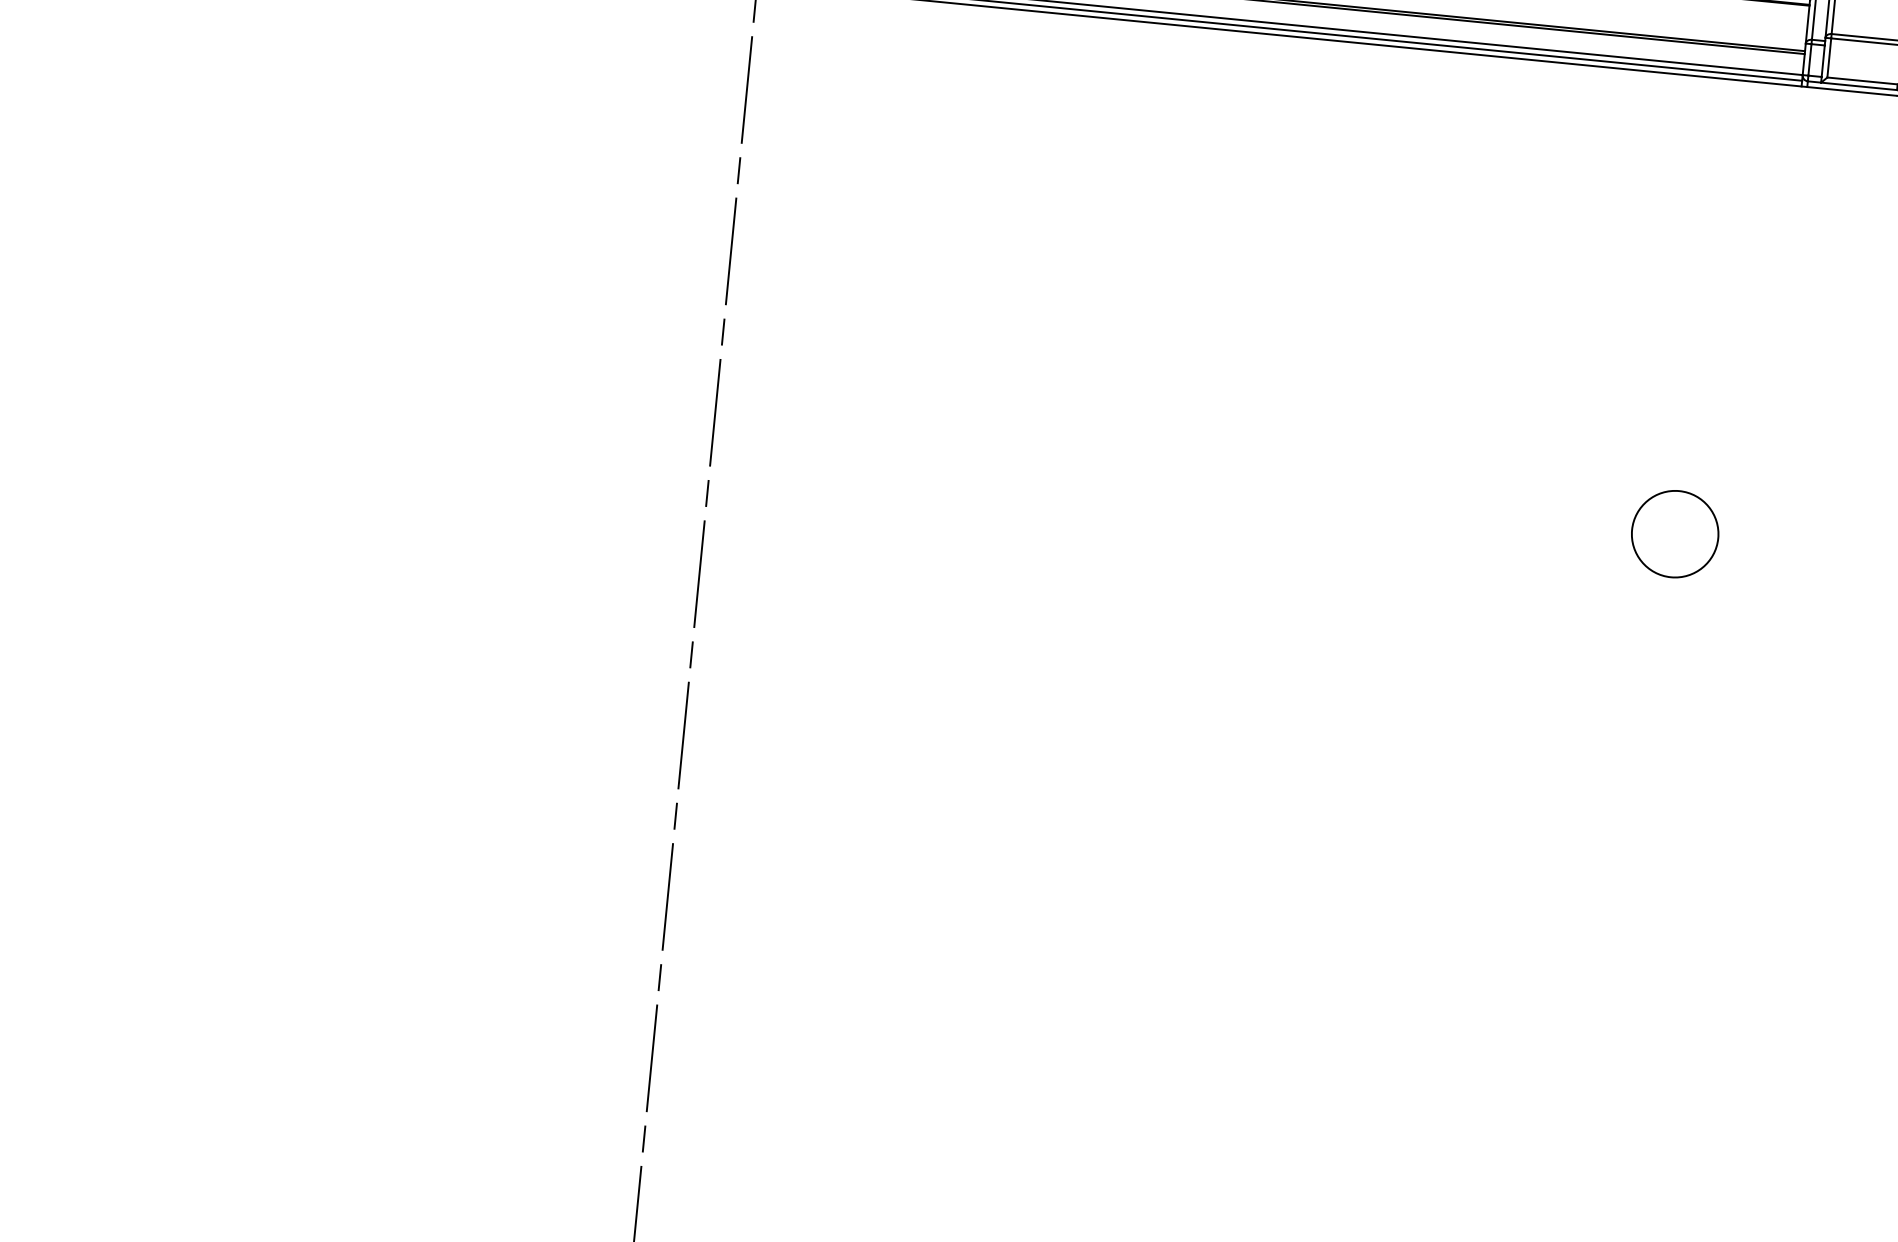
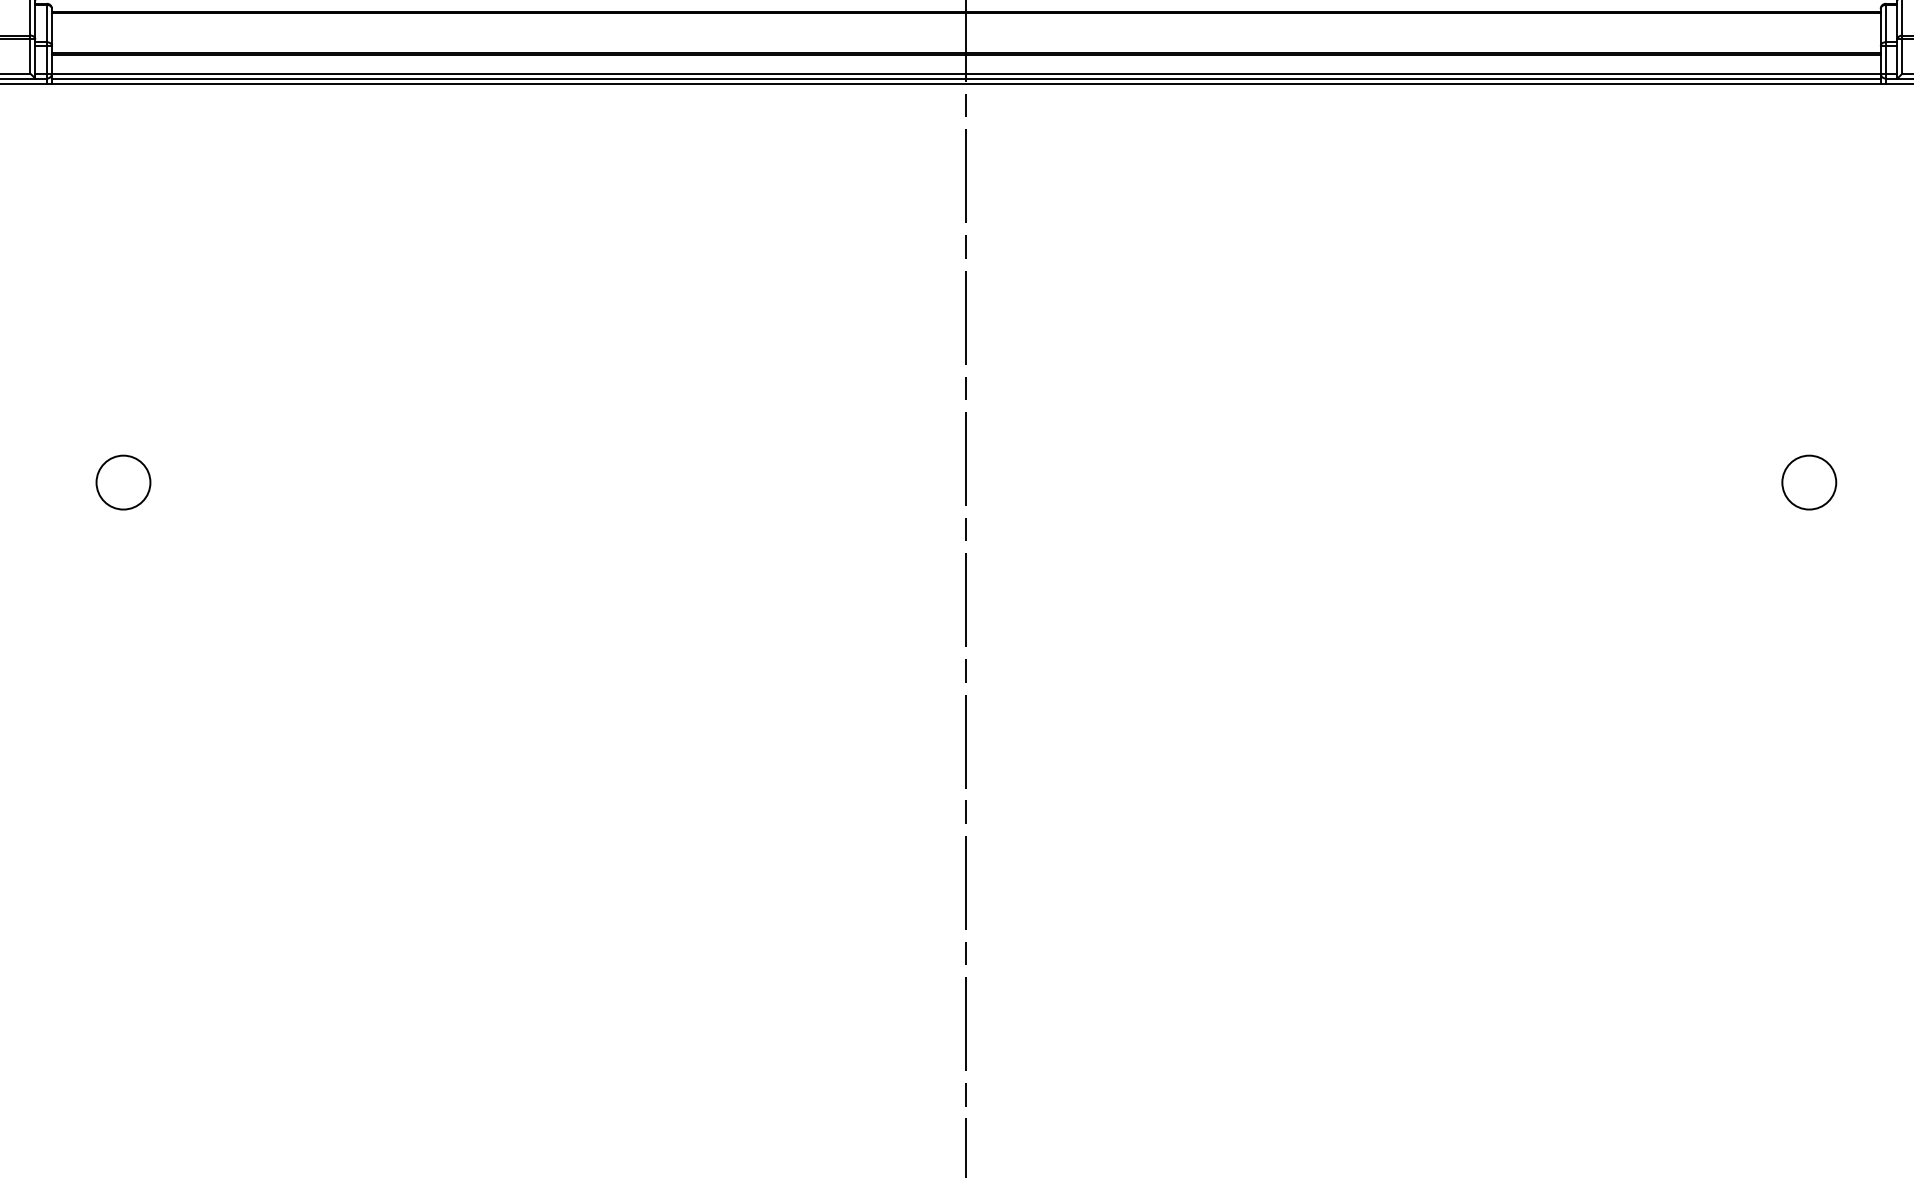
circle: (1675, 534) -> (1809, 482), size x0.71

